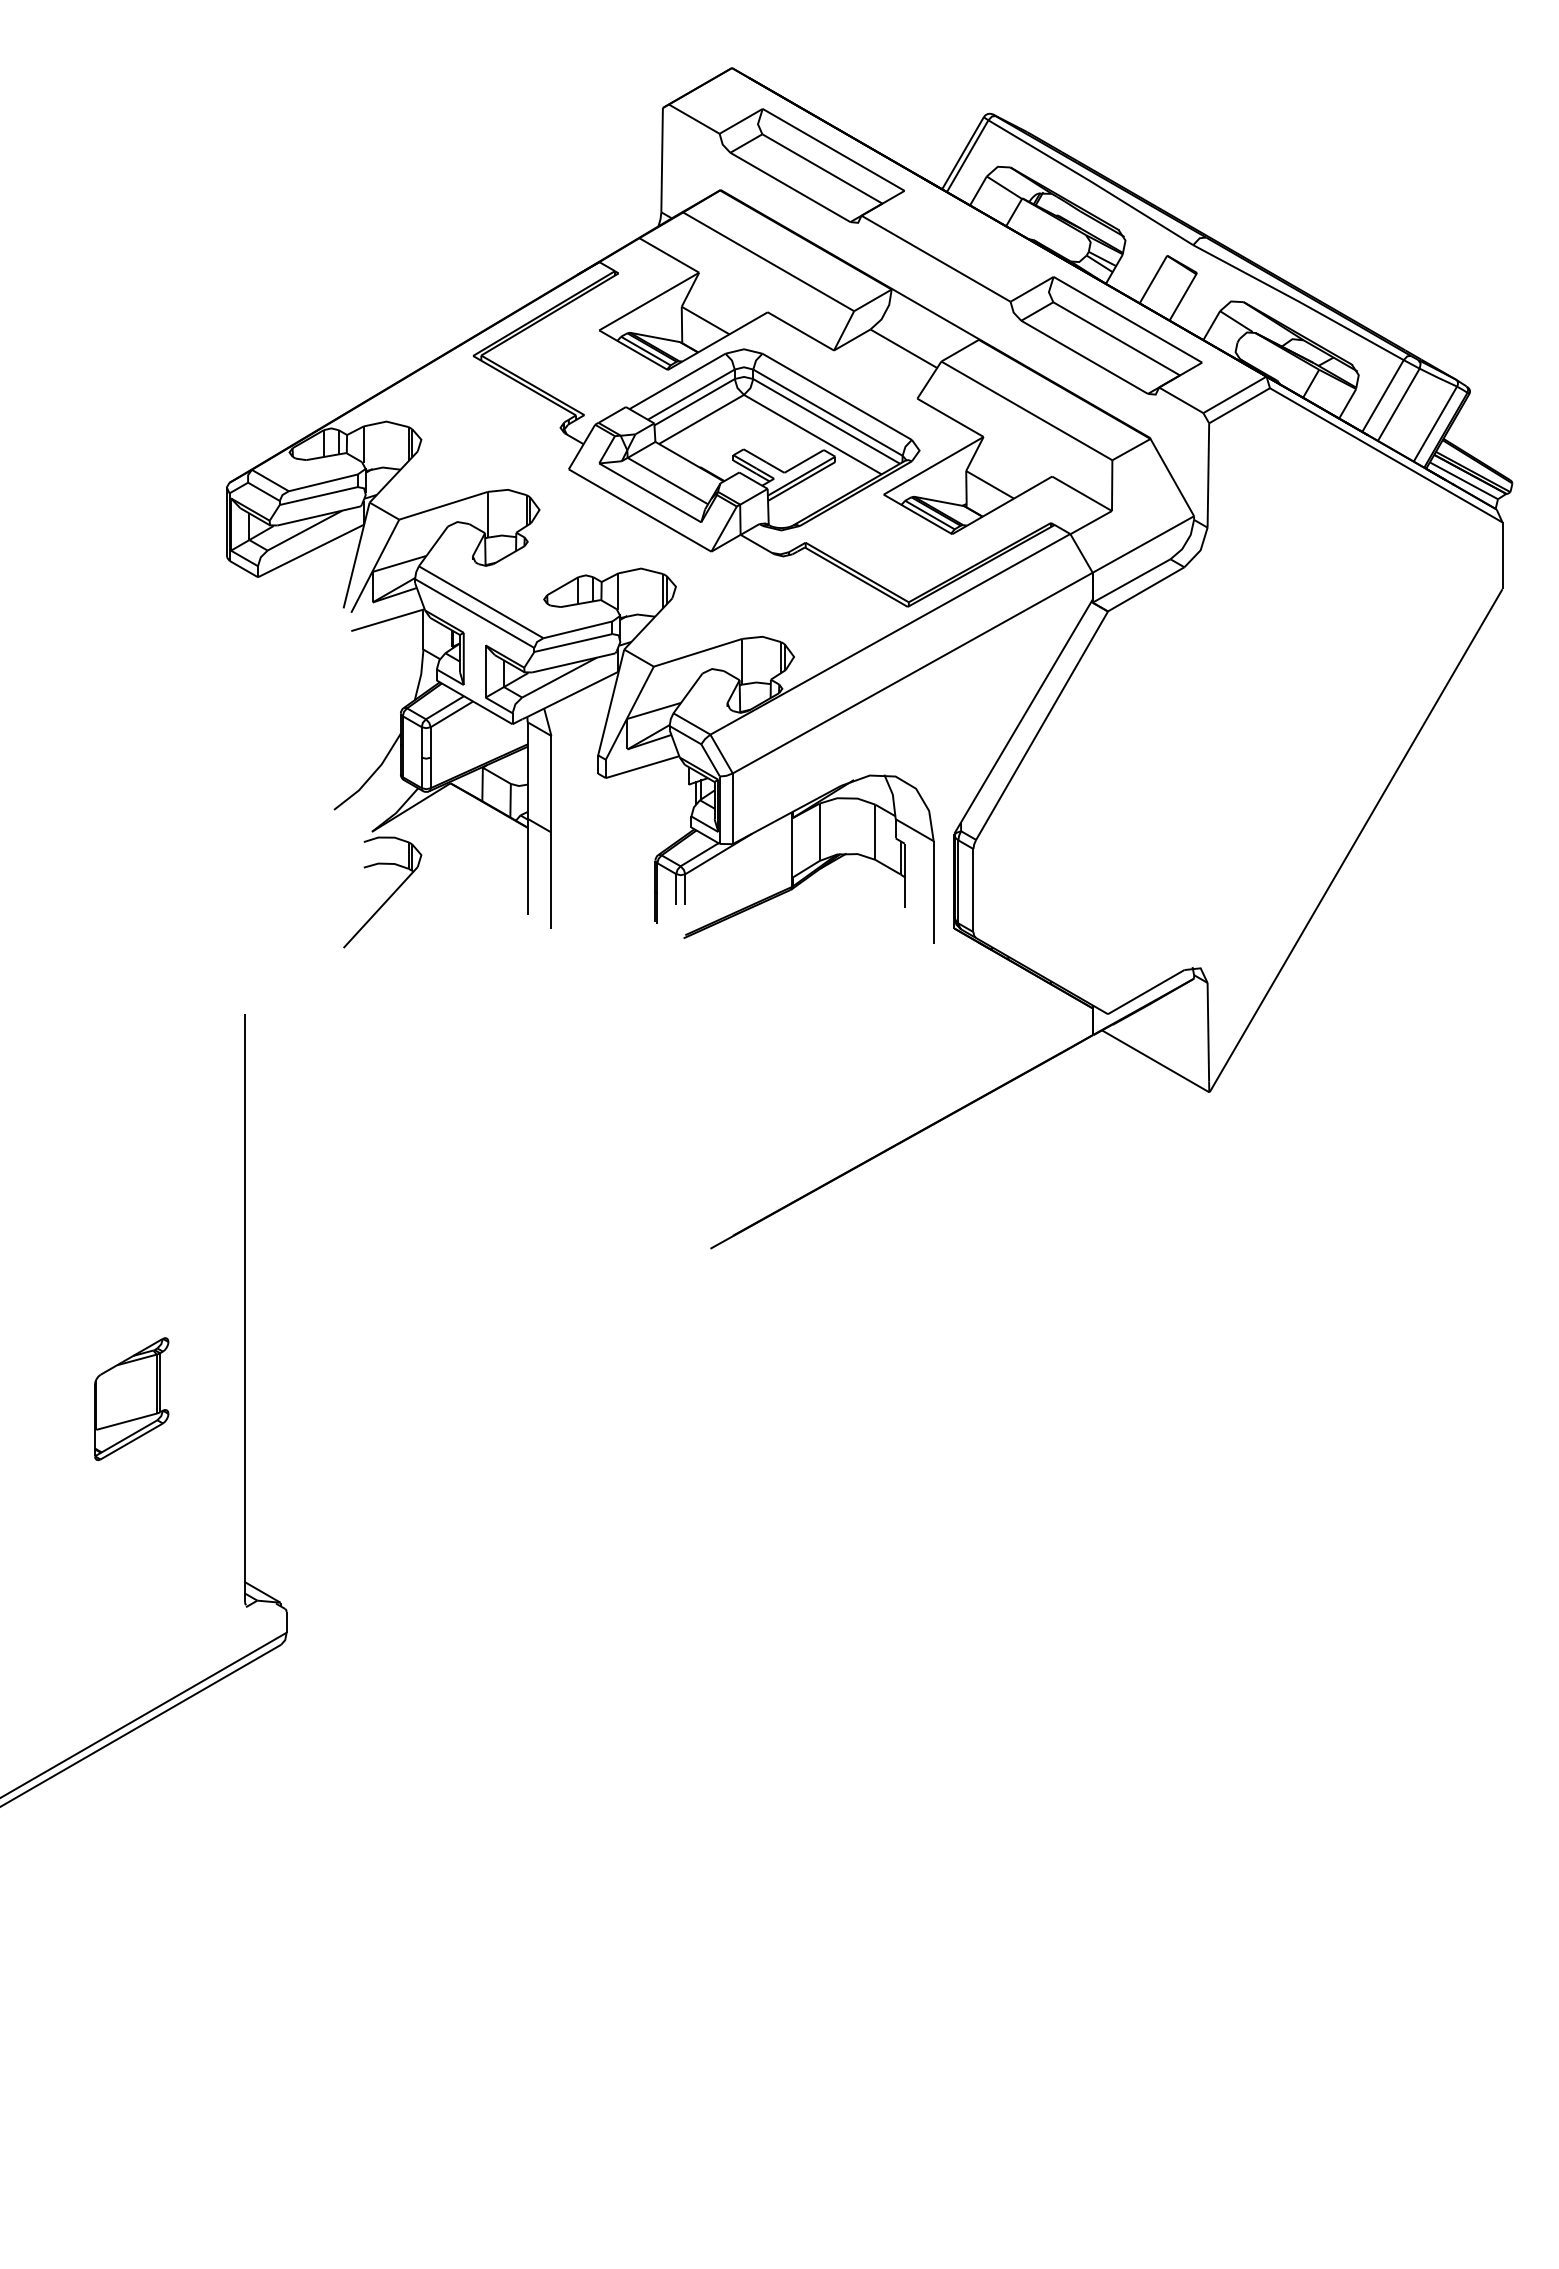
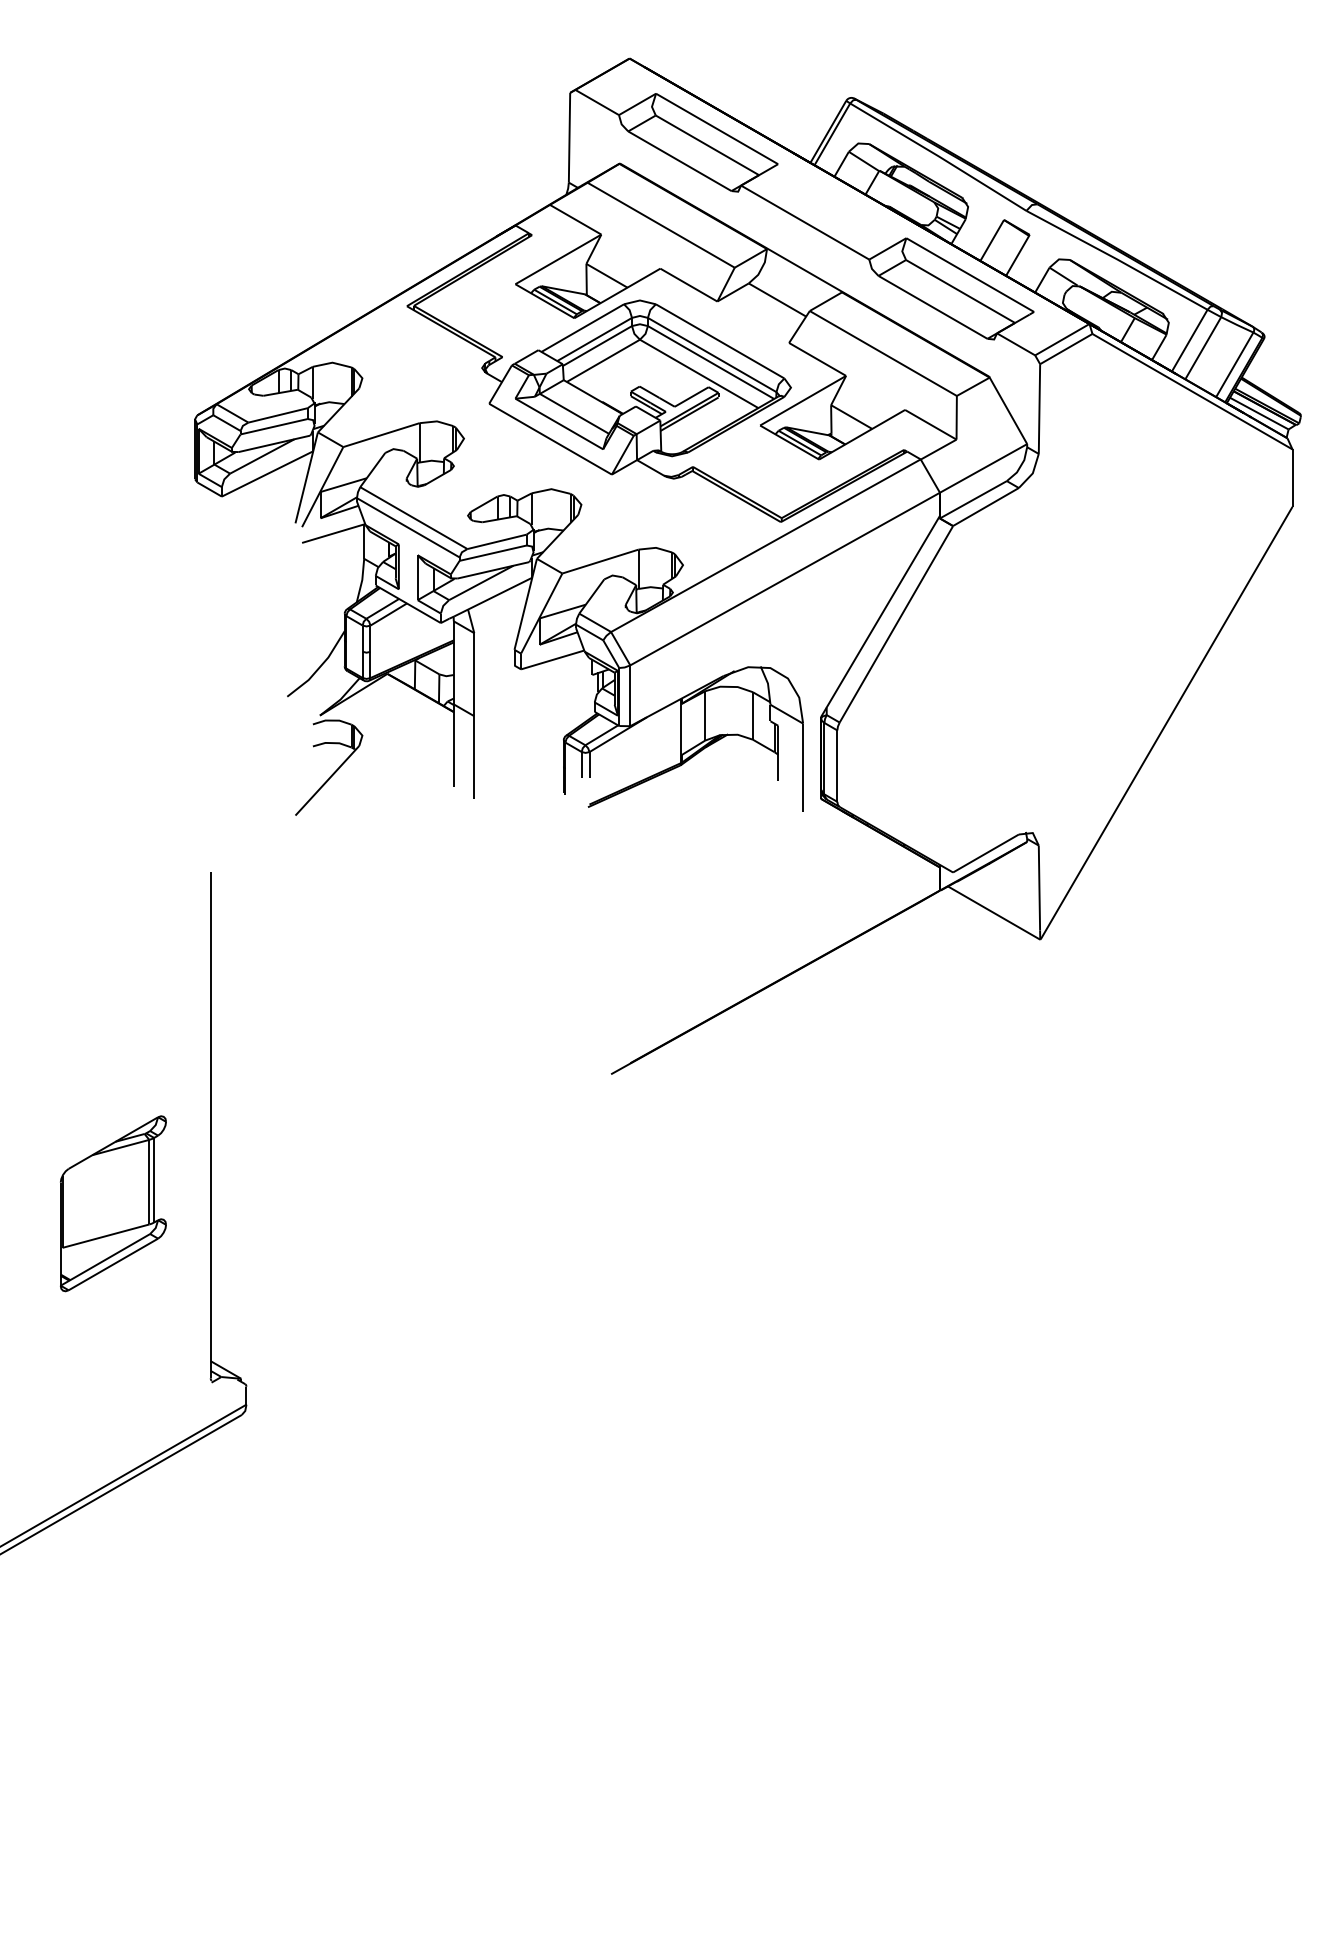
part: (131, 1398) -> (113, 1203), size x1.67

